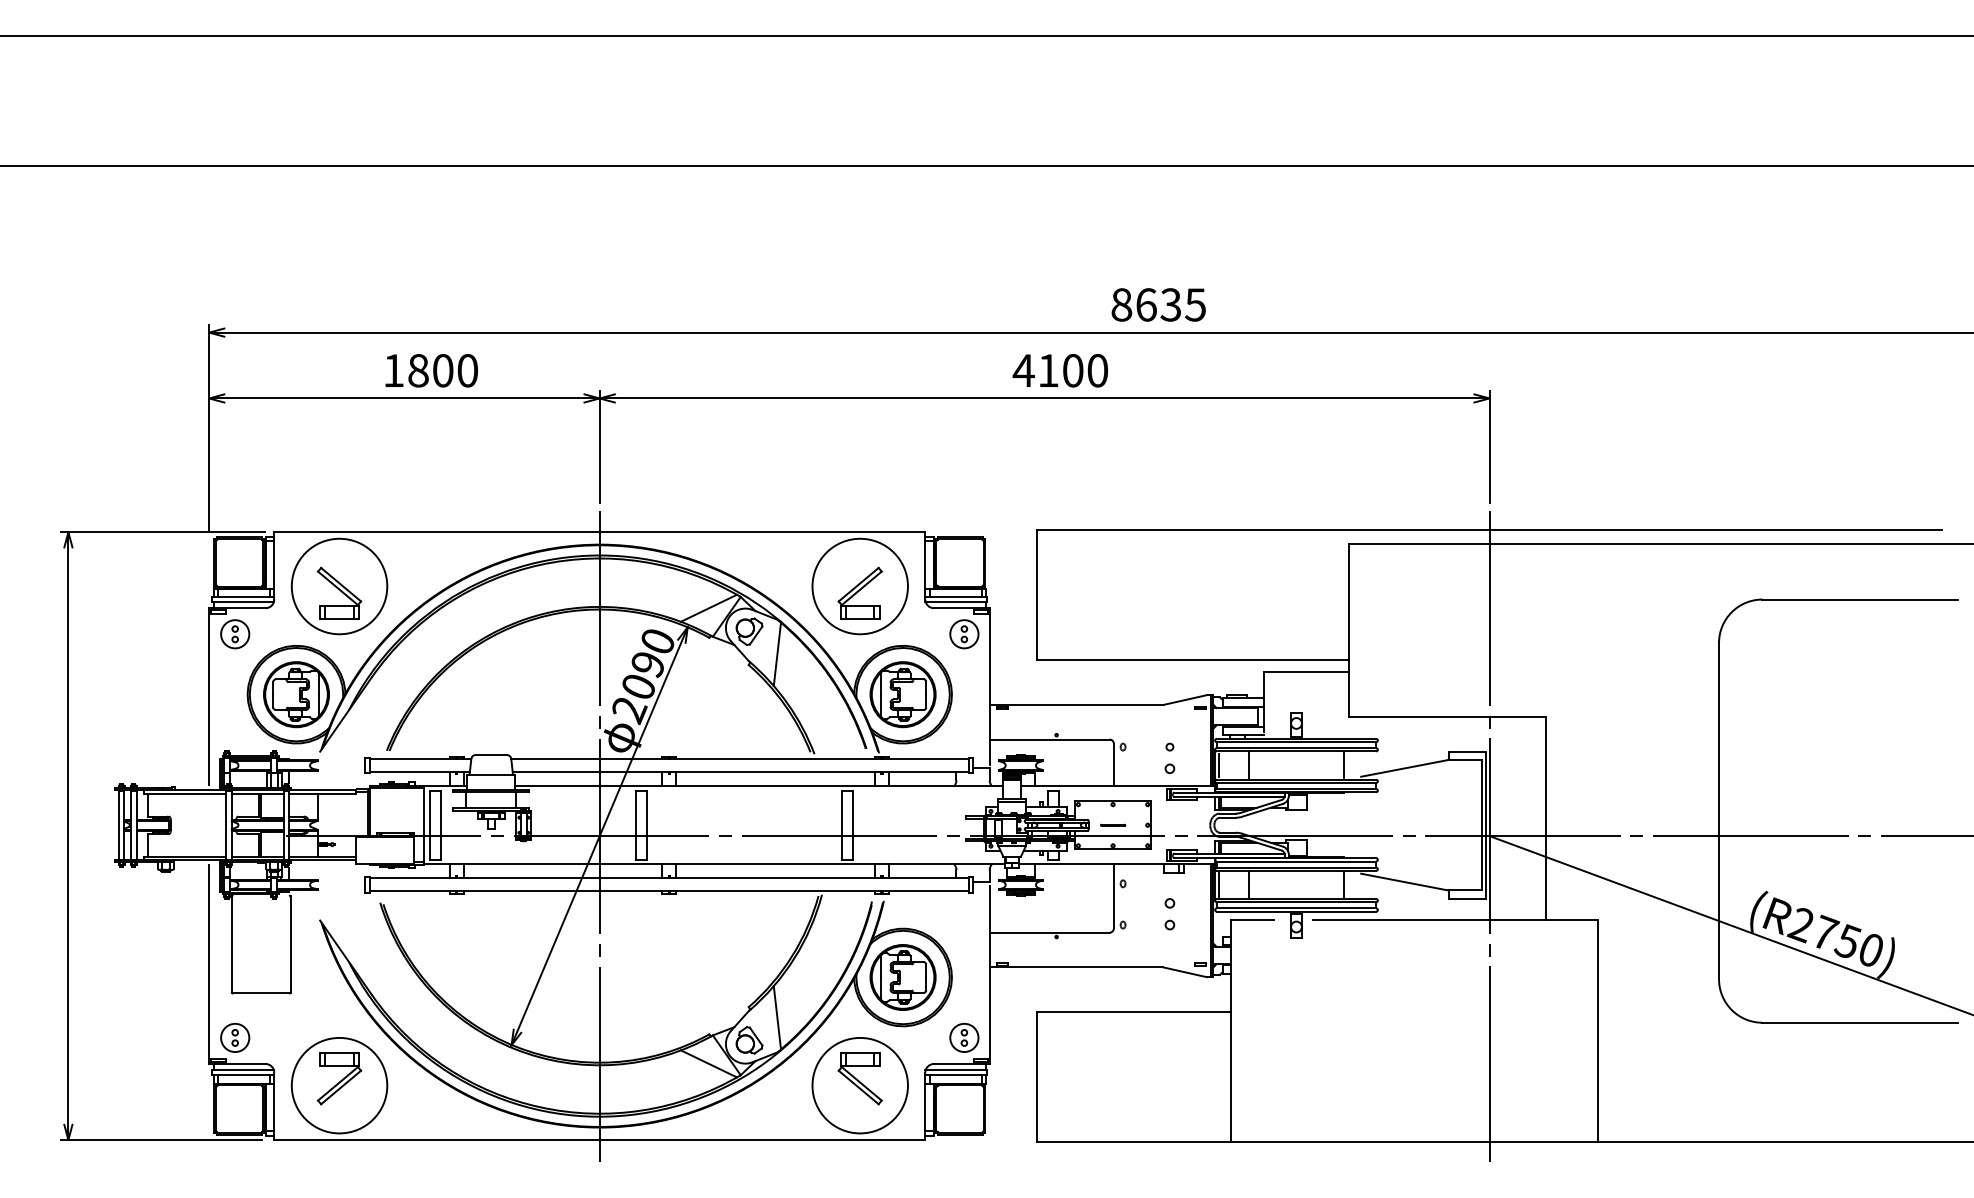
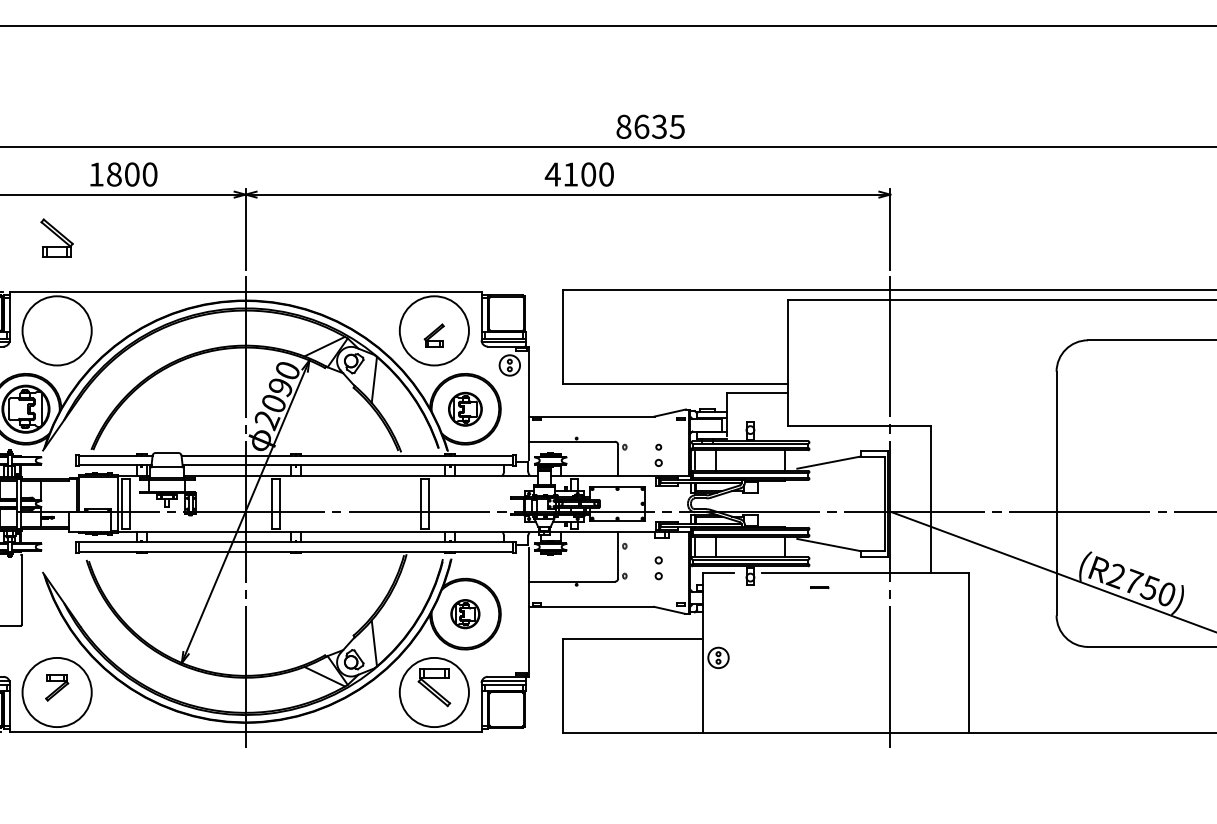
part: (339, 592) -> (57, 237), moved
part: (859, 592) -> (433, 335), size x0.6
part: (902, 694) -> (465, 409), size x0.7
line: (1113, 824) -> (820, 587), moved
part: (902, 977) -> (465, 614), size x0.6
part: (964, 1037) -> (718, 657), moved
part: (339, 1078) -> (57, 687), size x0.7

